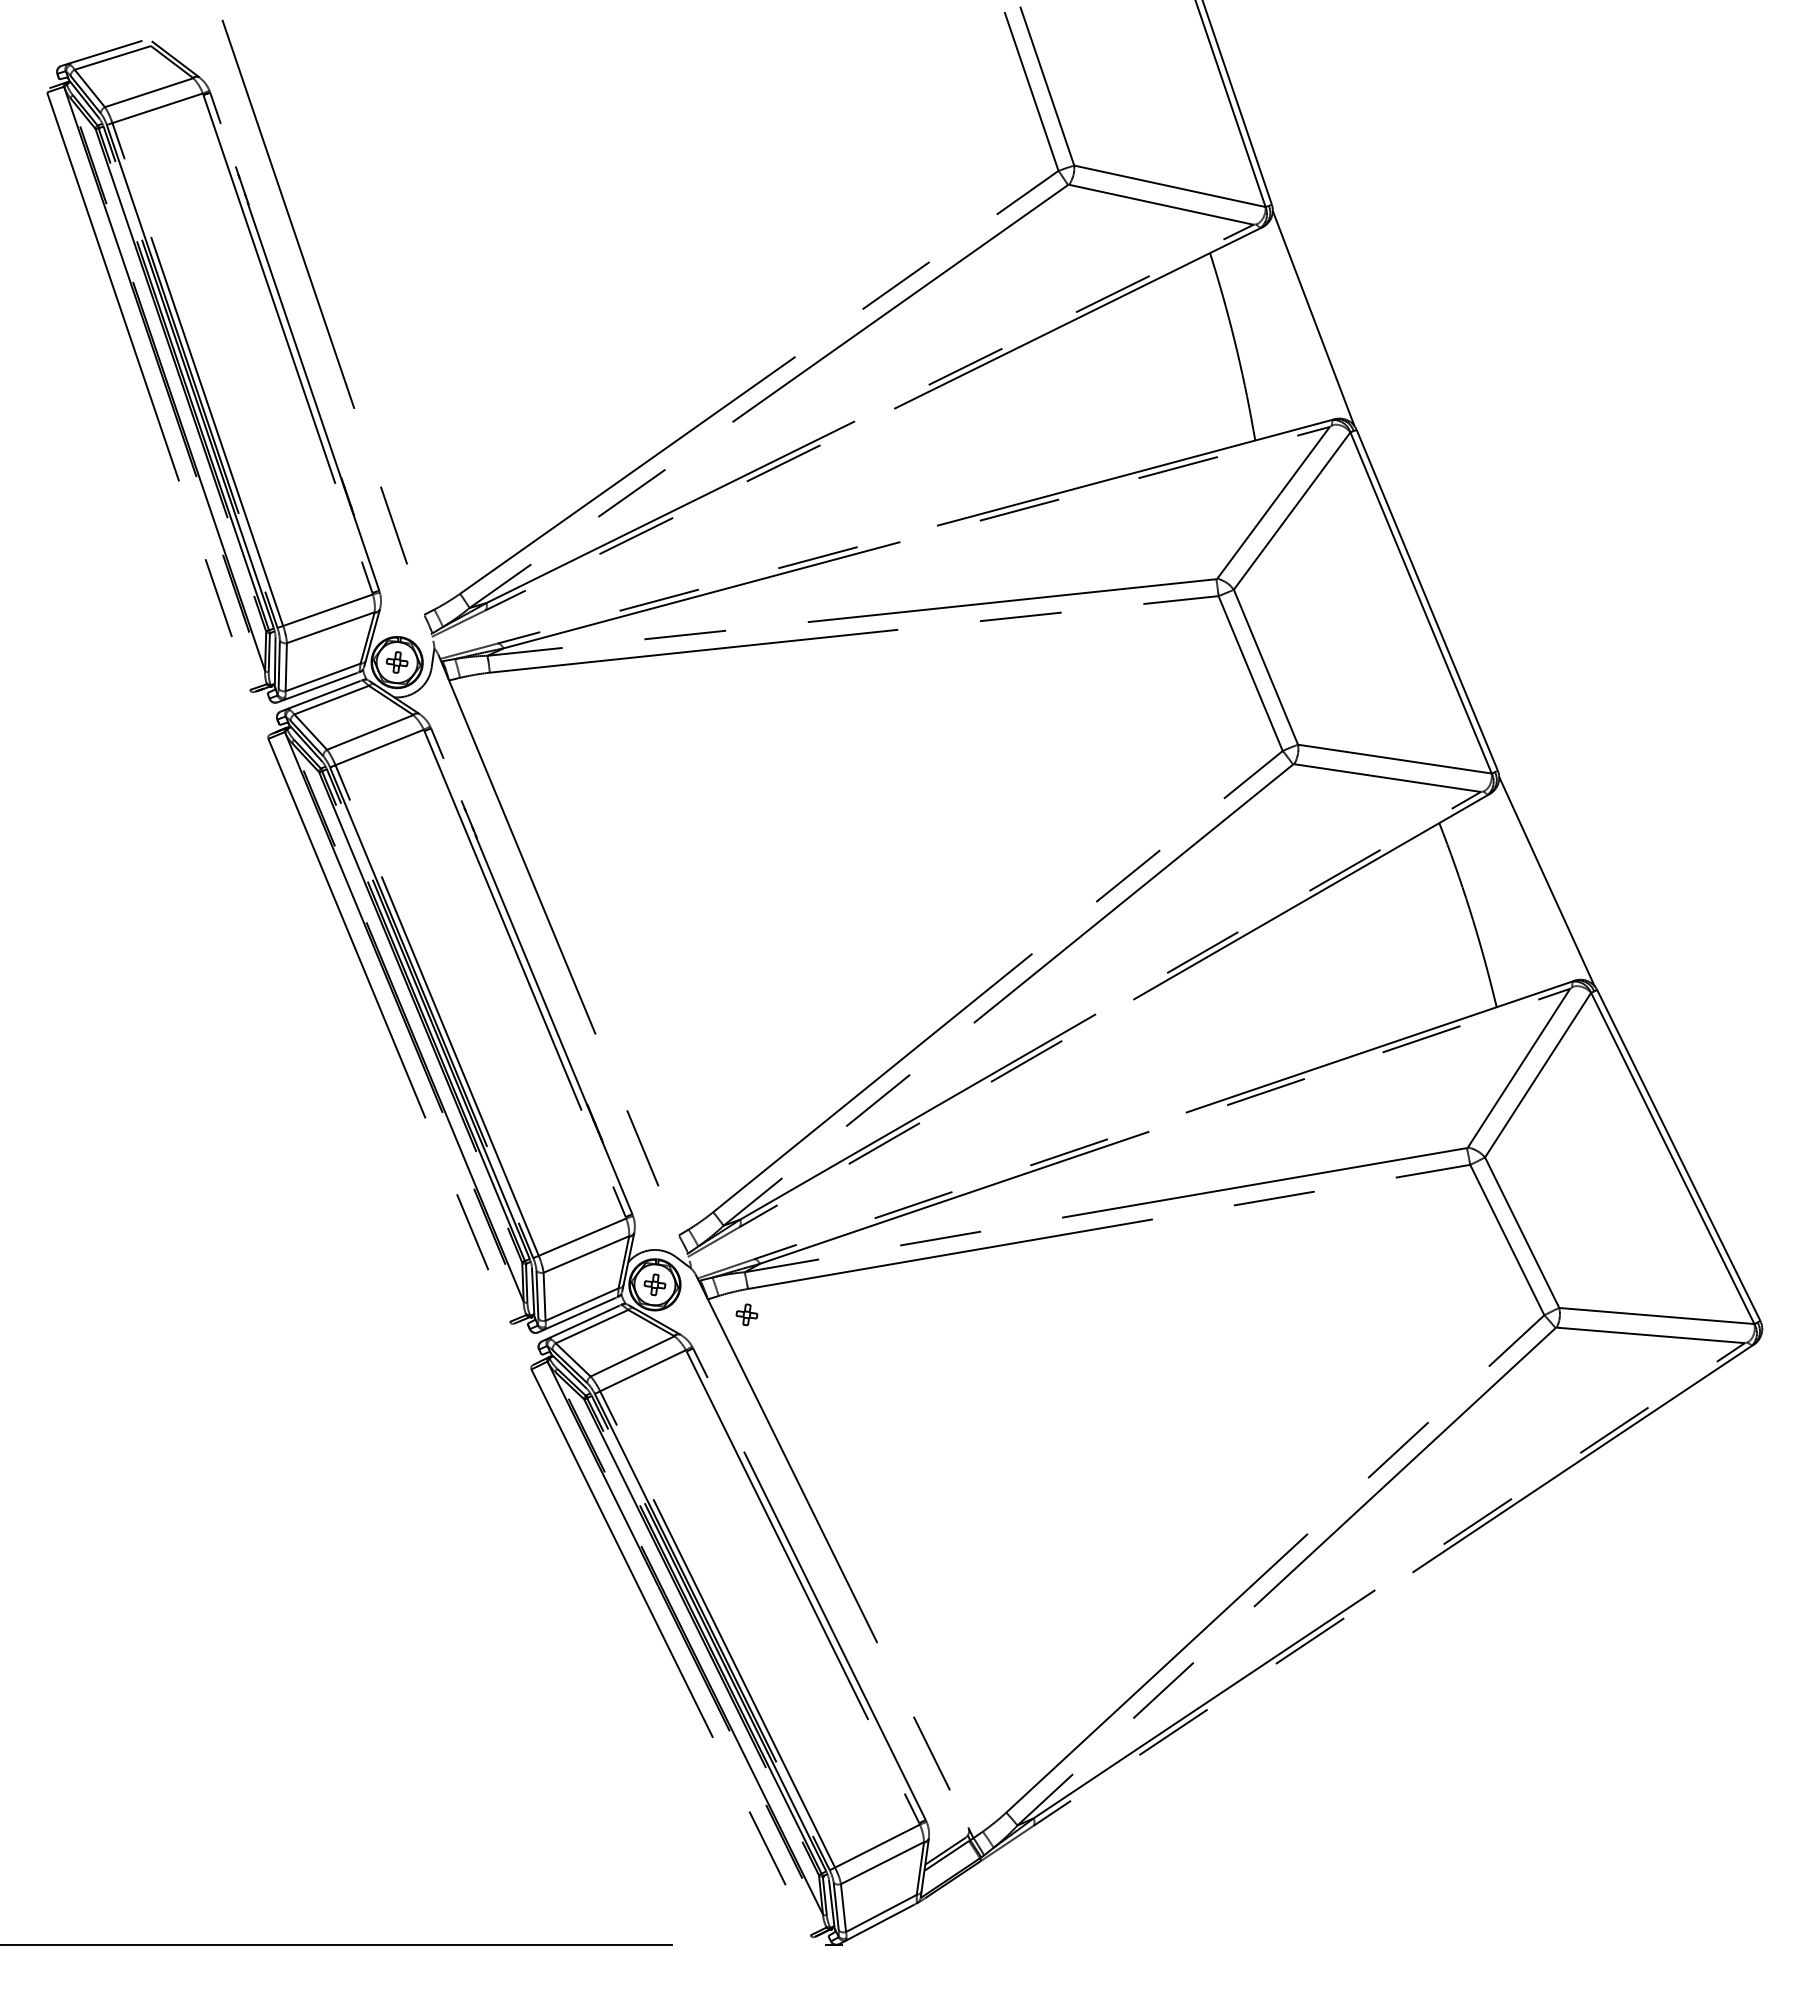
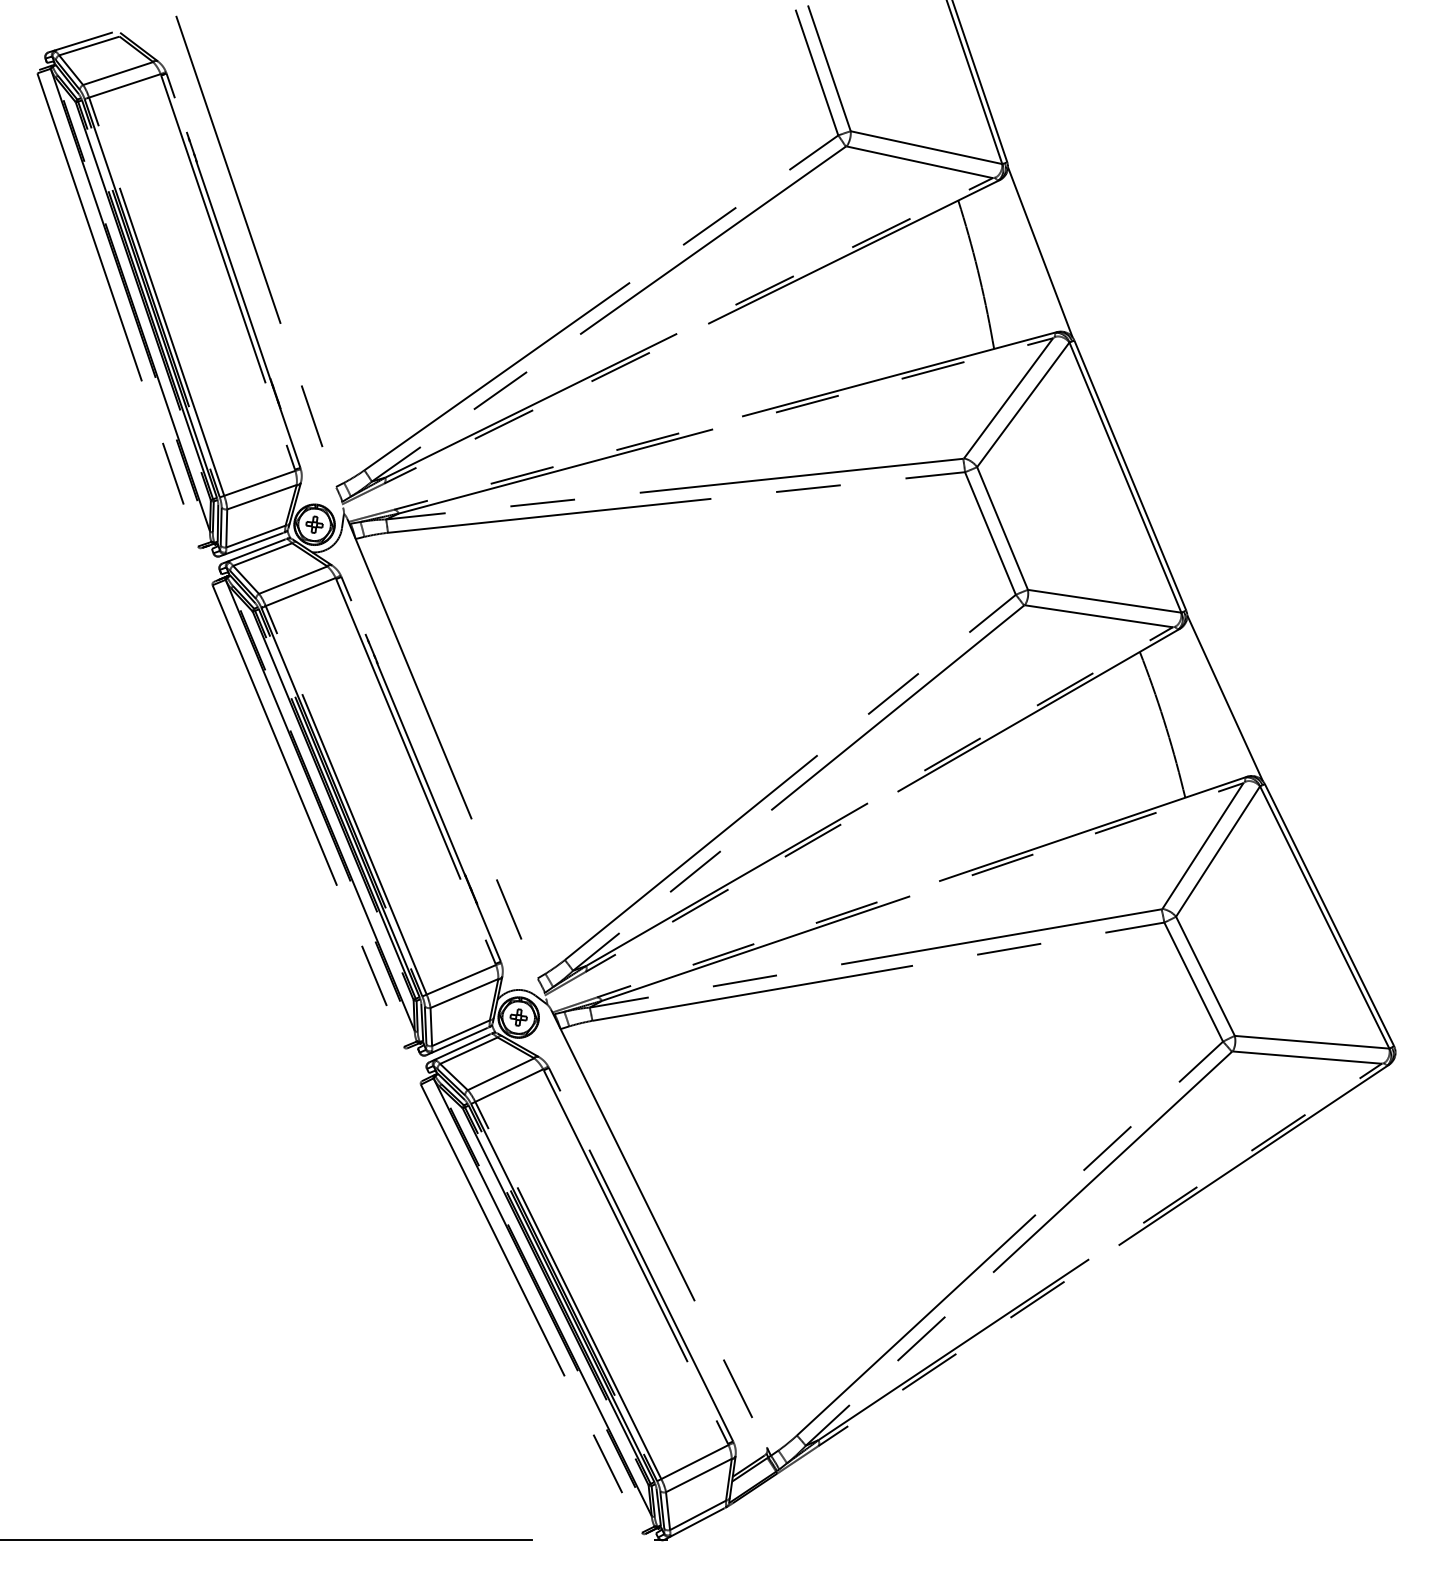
part: (746, 1314) -> (591, 1041), removed

